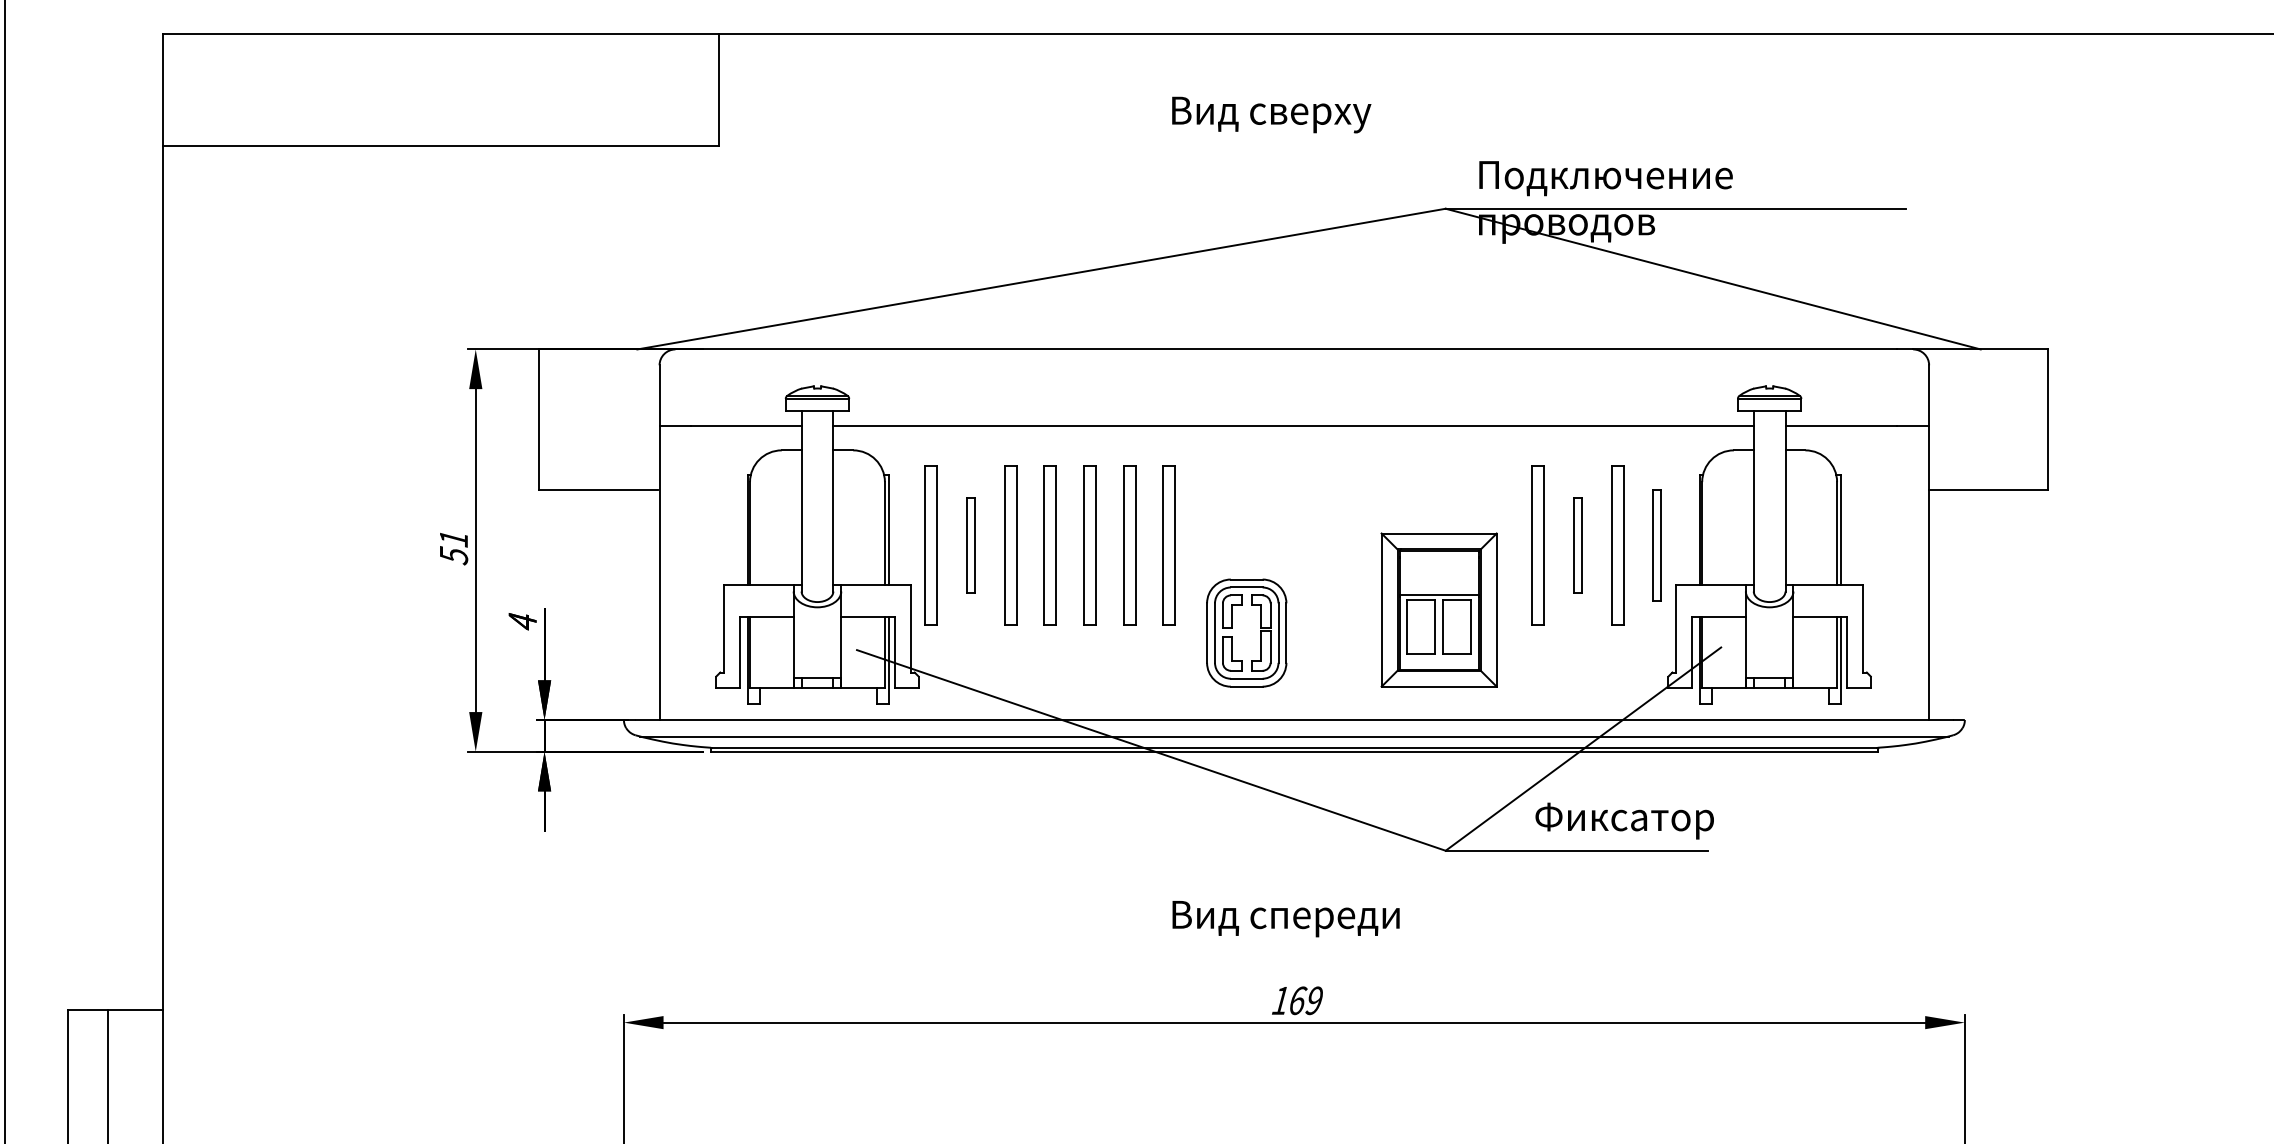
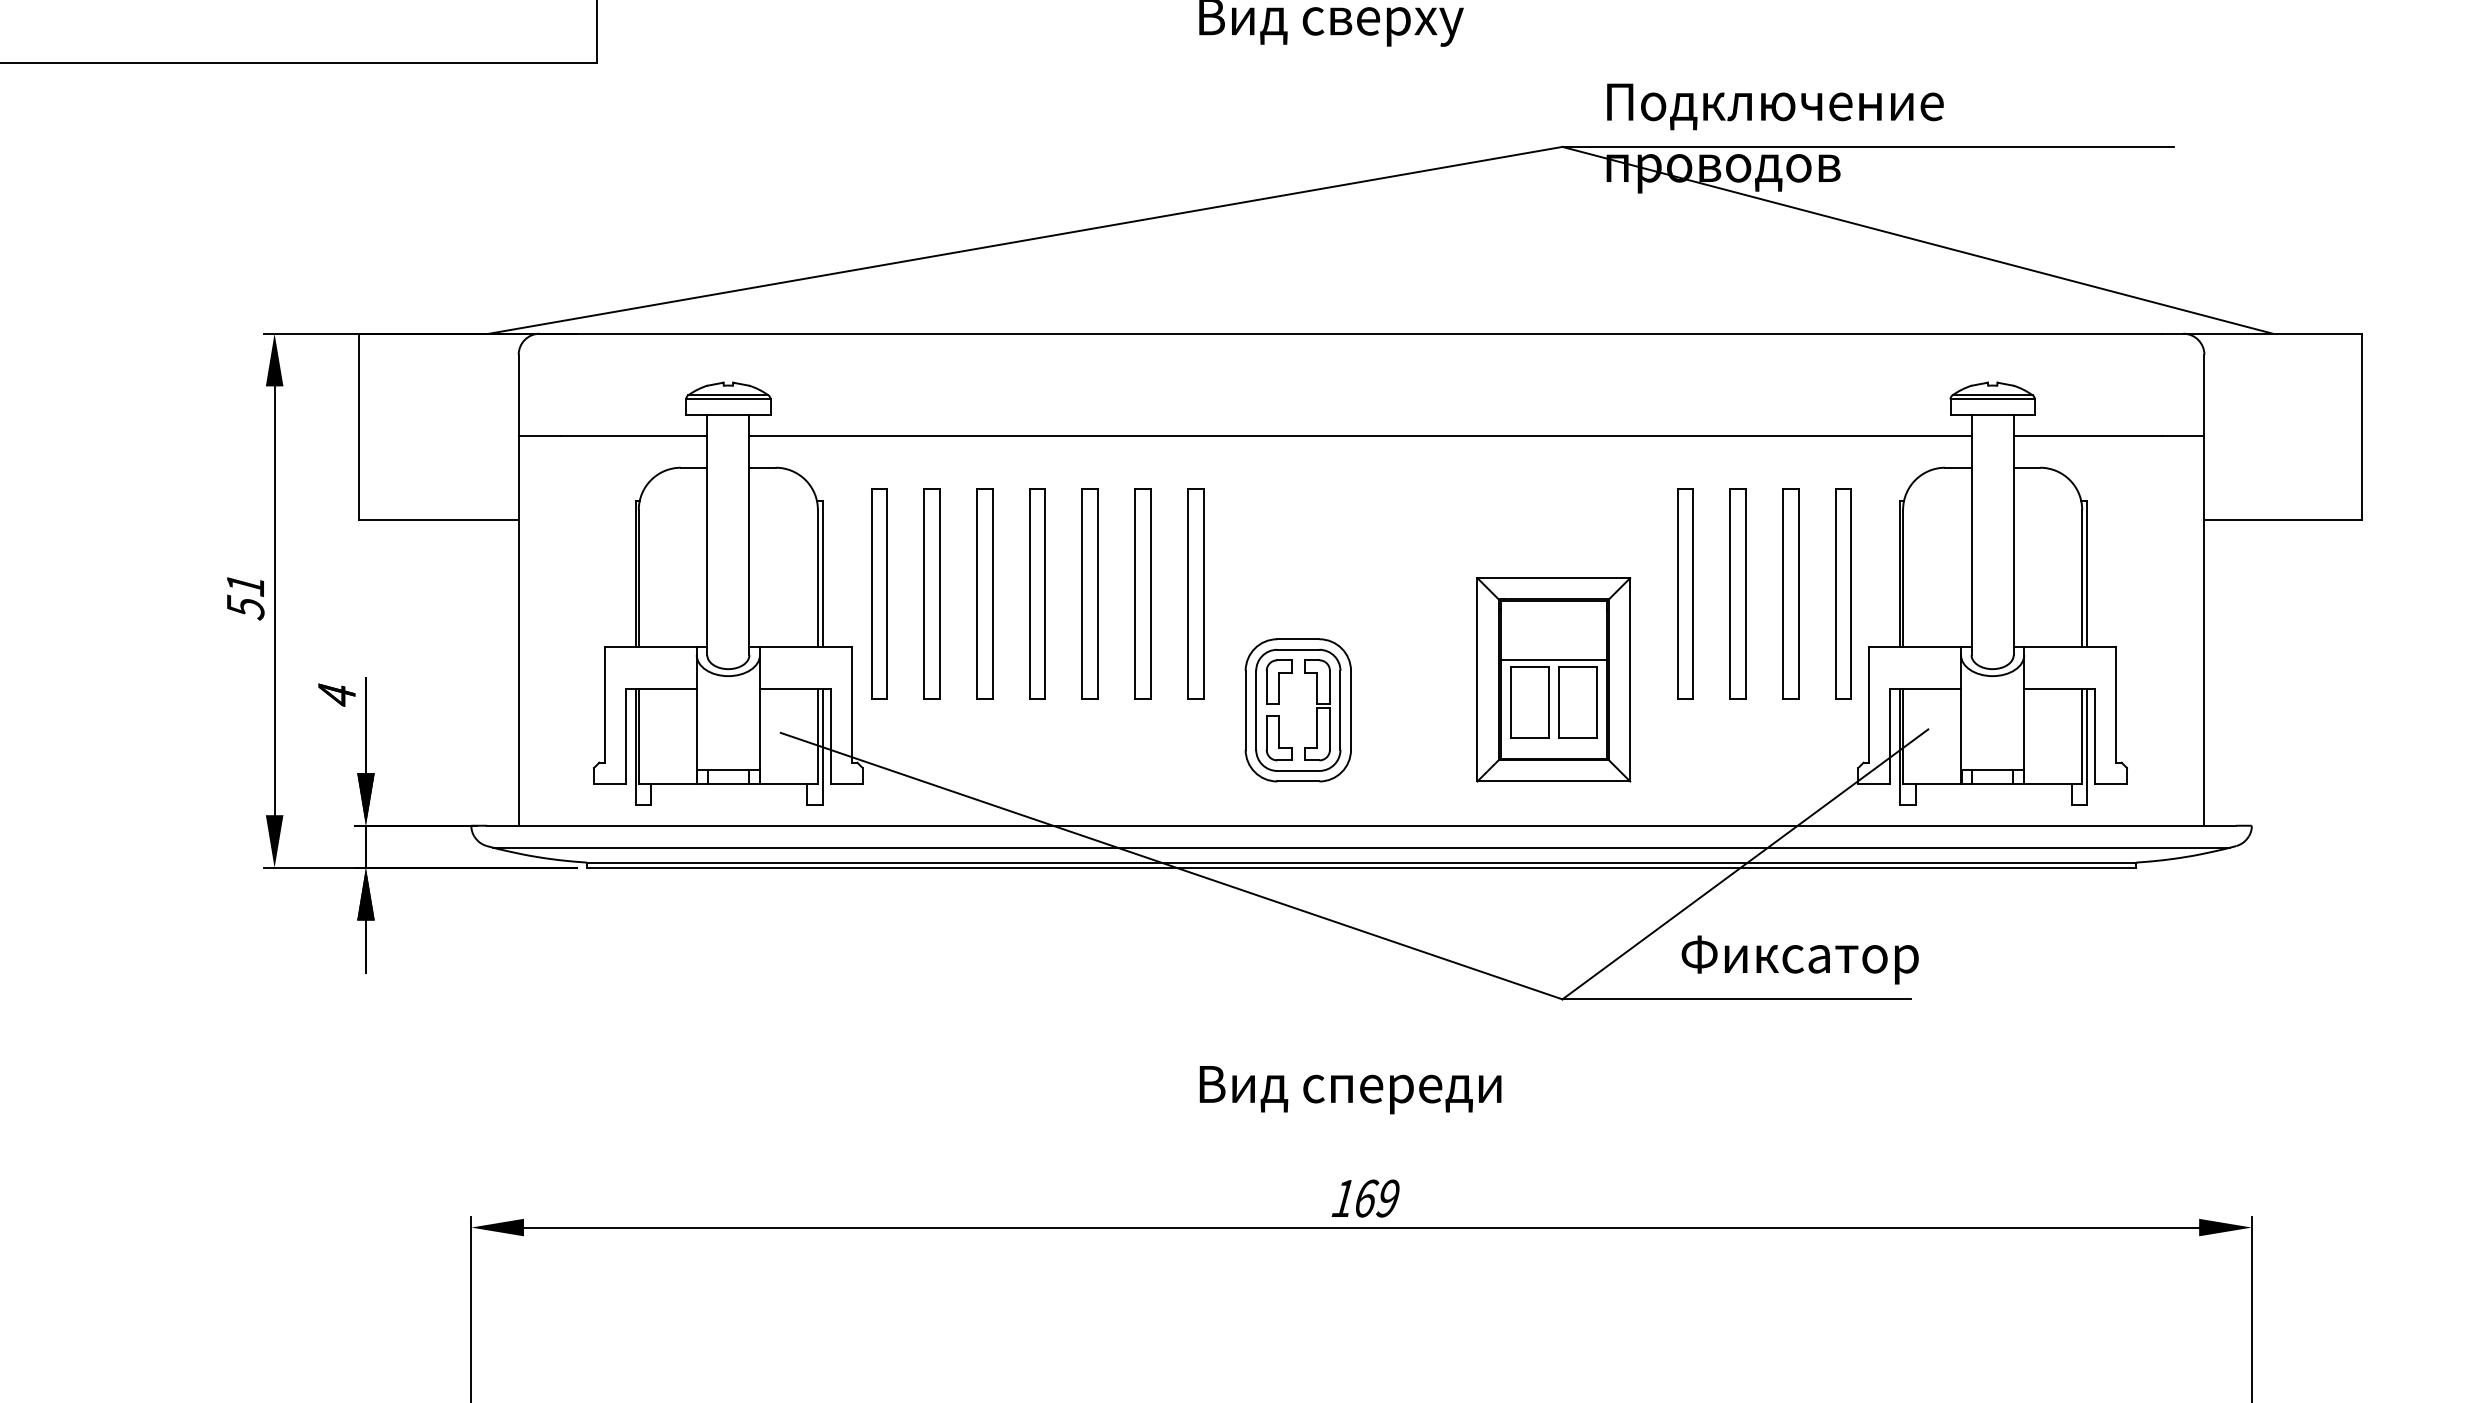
part: (970, 545) -> (931, 594), size x1.67
part: (1577, 545) -> (1737, 594), size x1.67
part: (1656, 545) -> (1842, 594), size x1.43

